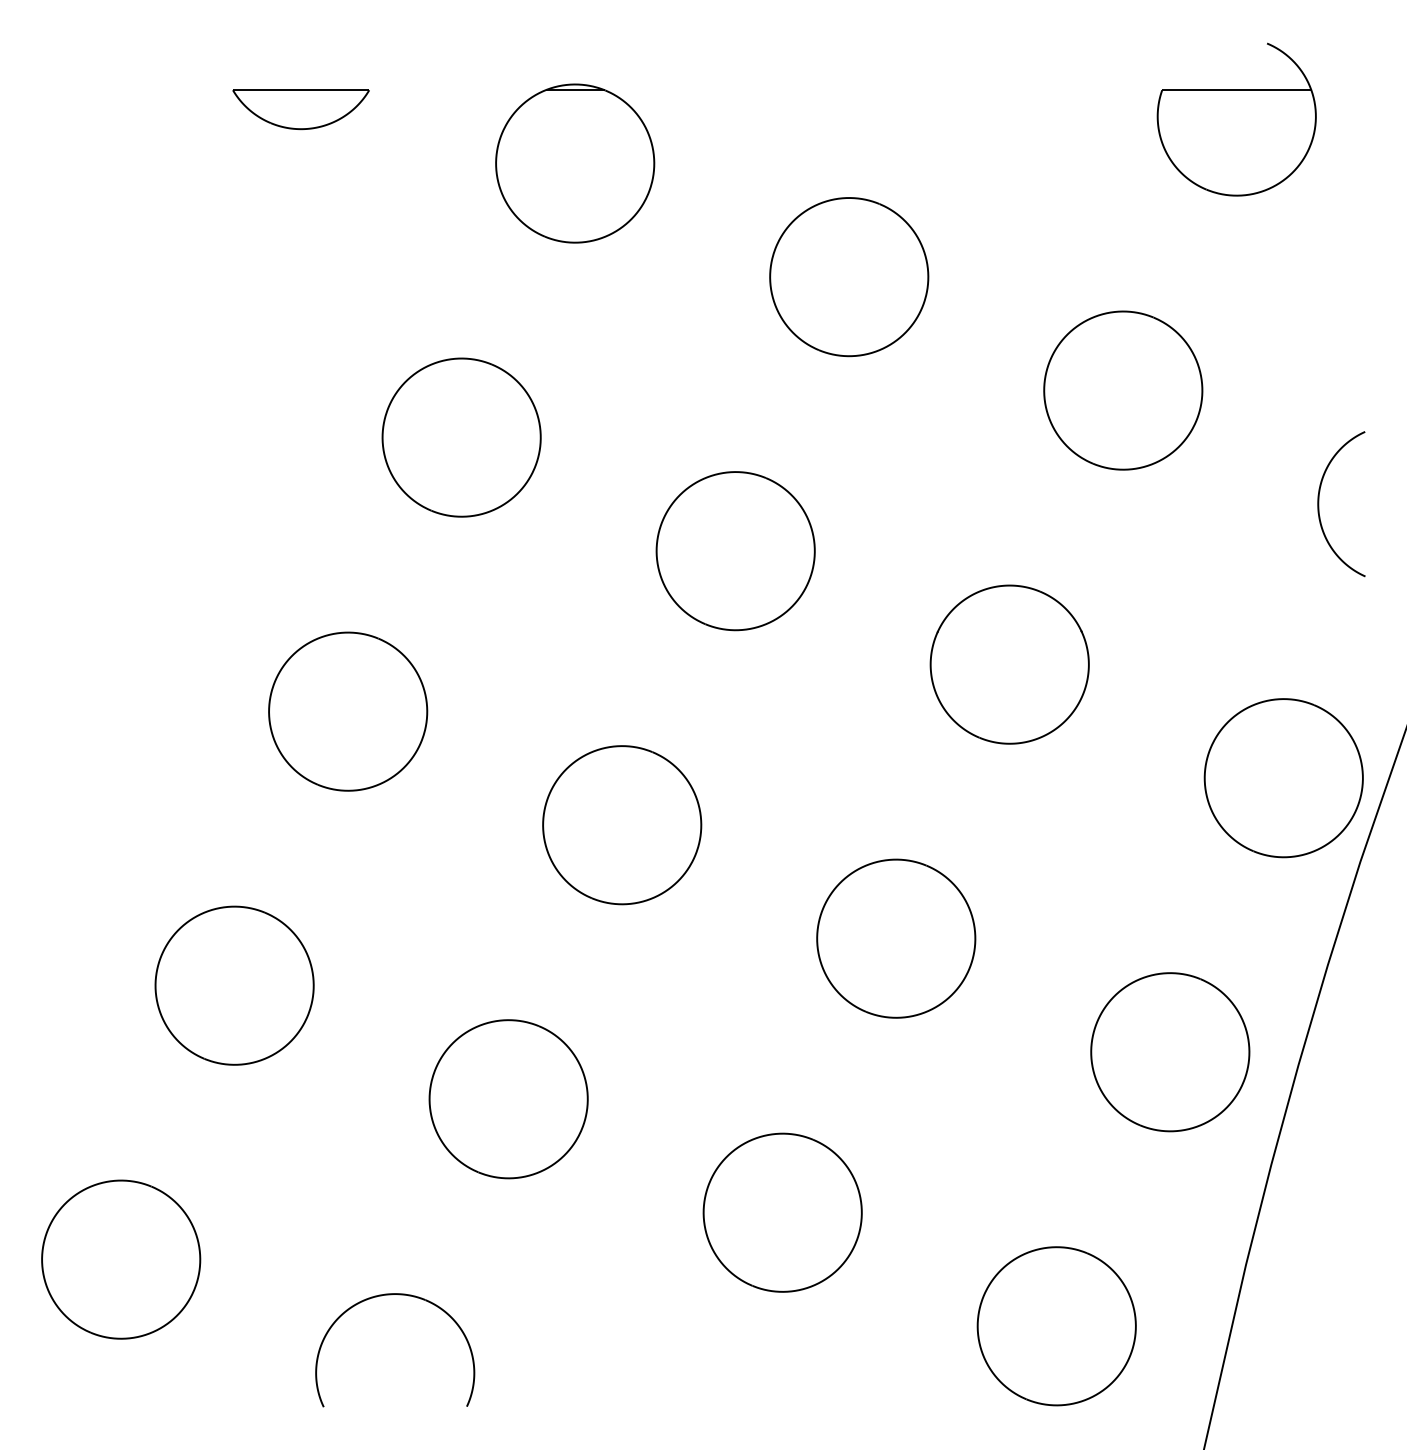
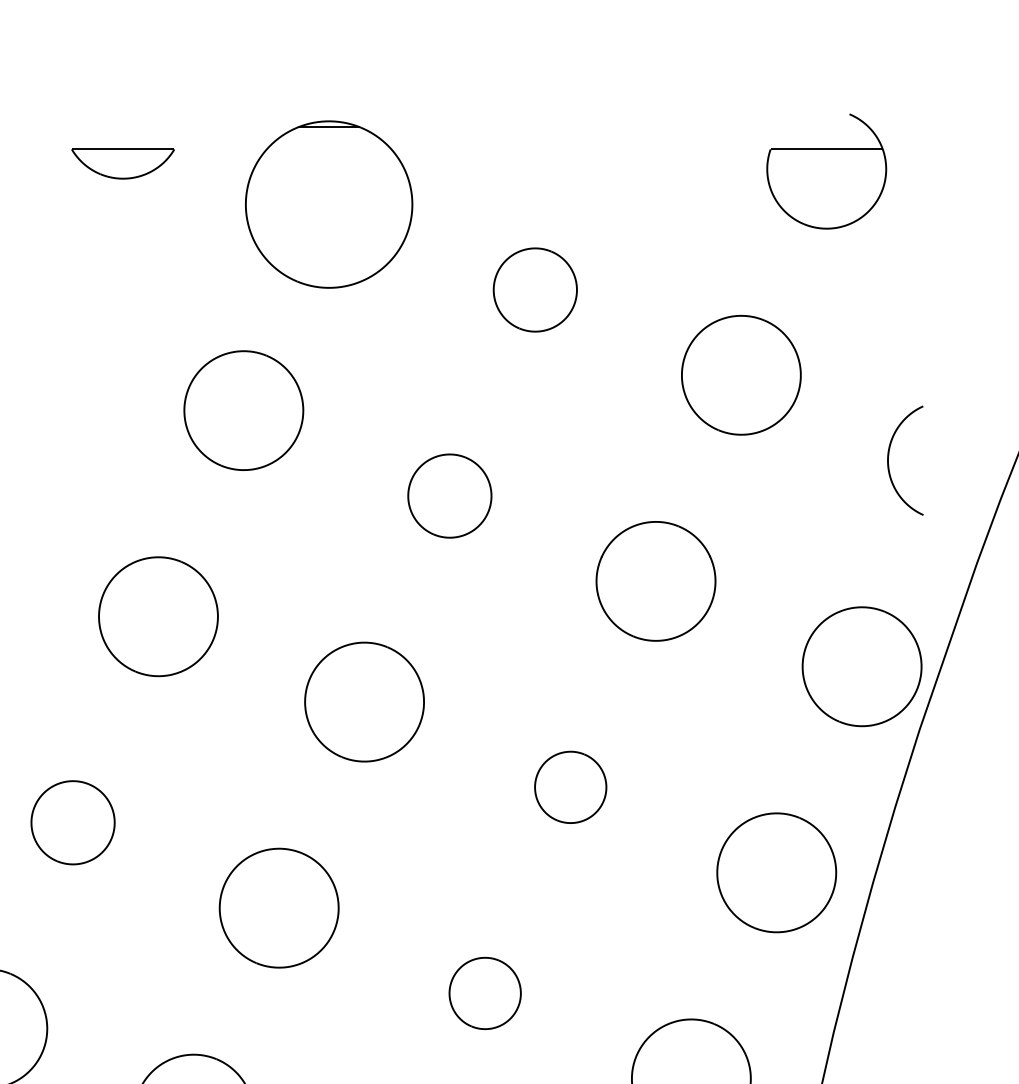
part: (575, 163) -> (329, 204), size x1.4
part: (849, 277) -> (535, 290), size x0.7
part: (735, 551) -> (449, 496), size x0.7
part: (896, 938) -> (570, 787), size x0.6
part: (234, 985) -> (73, 822), size x0.7
part: (782, 1212) -> (485, 993), size x0.6

